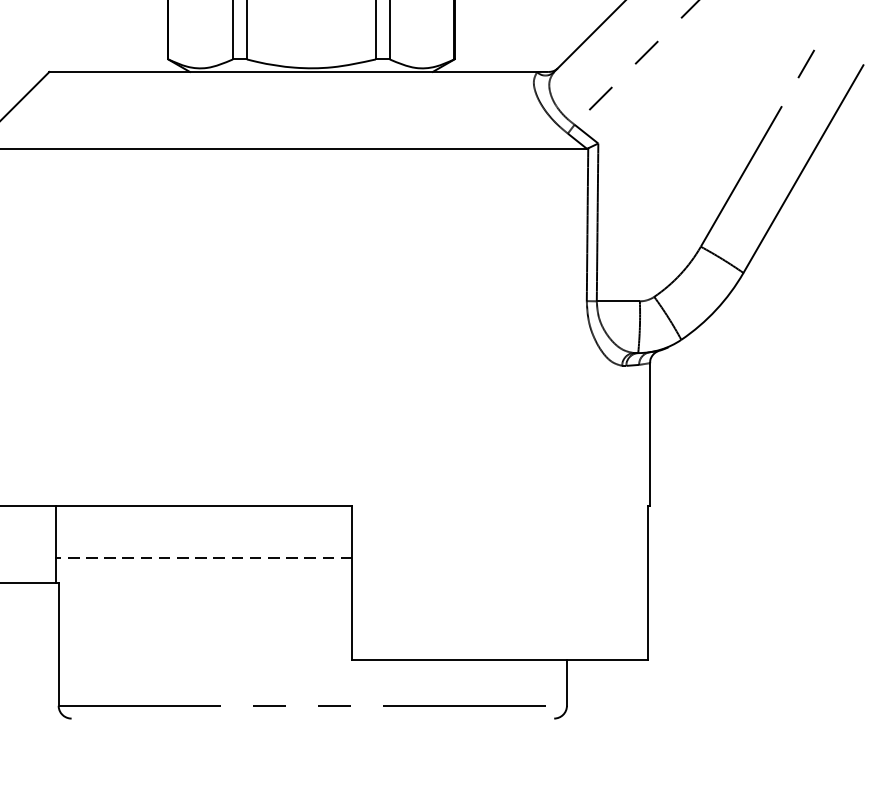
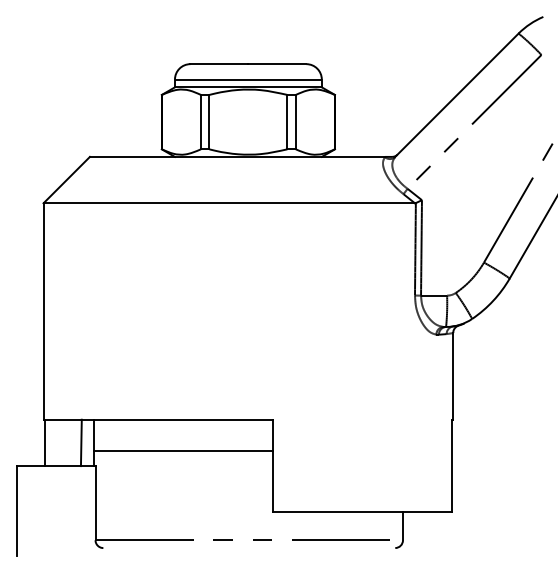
line: (33, 544) -> (80, 442), added
line: (204, 557) -> (183, 450), dashed -> solid

